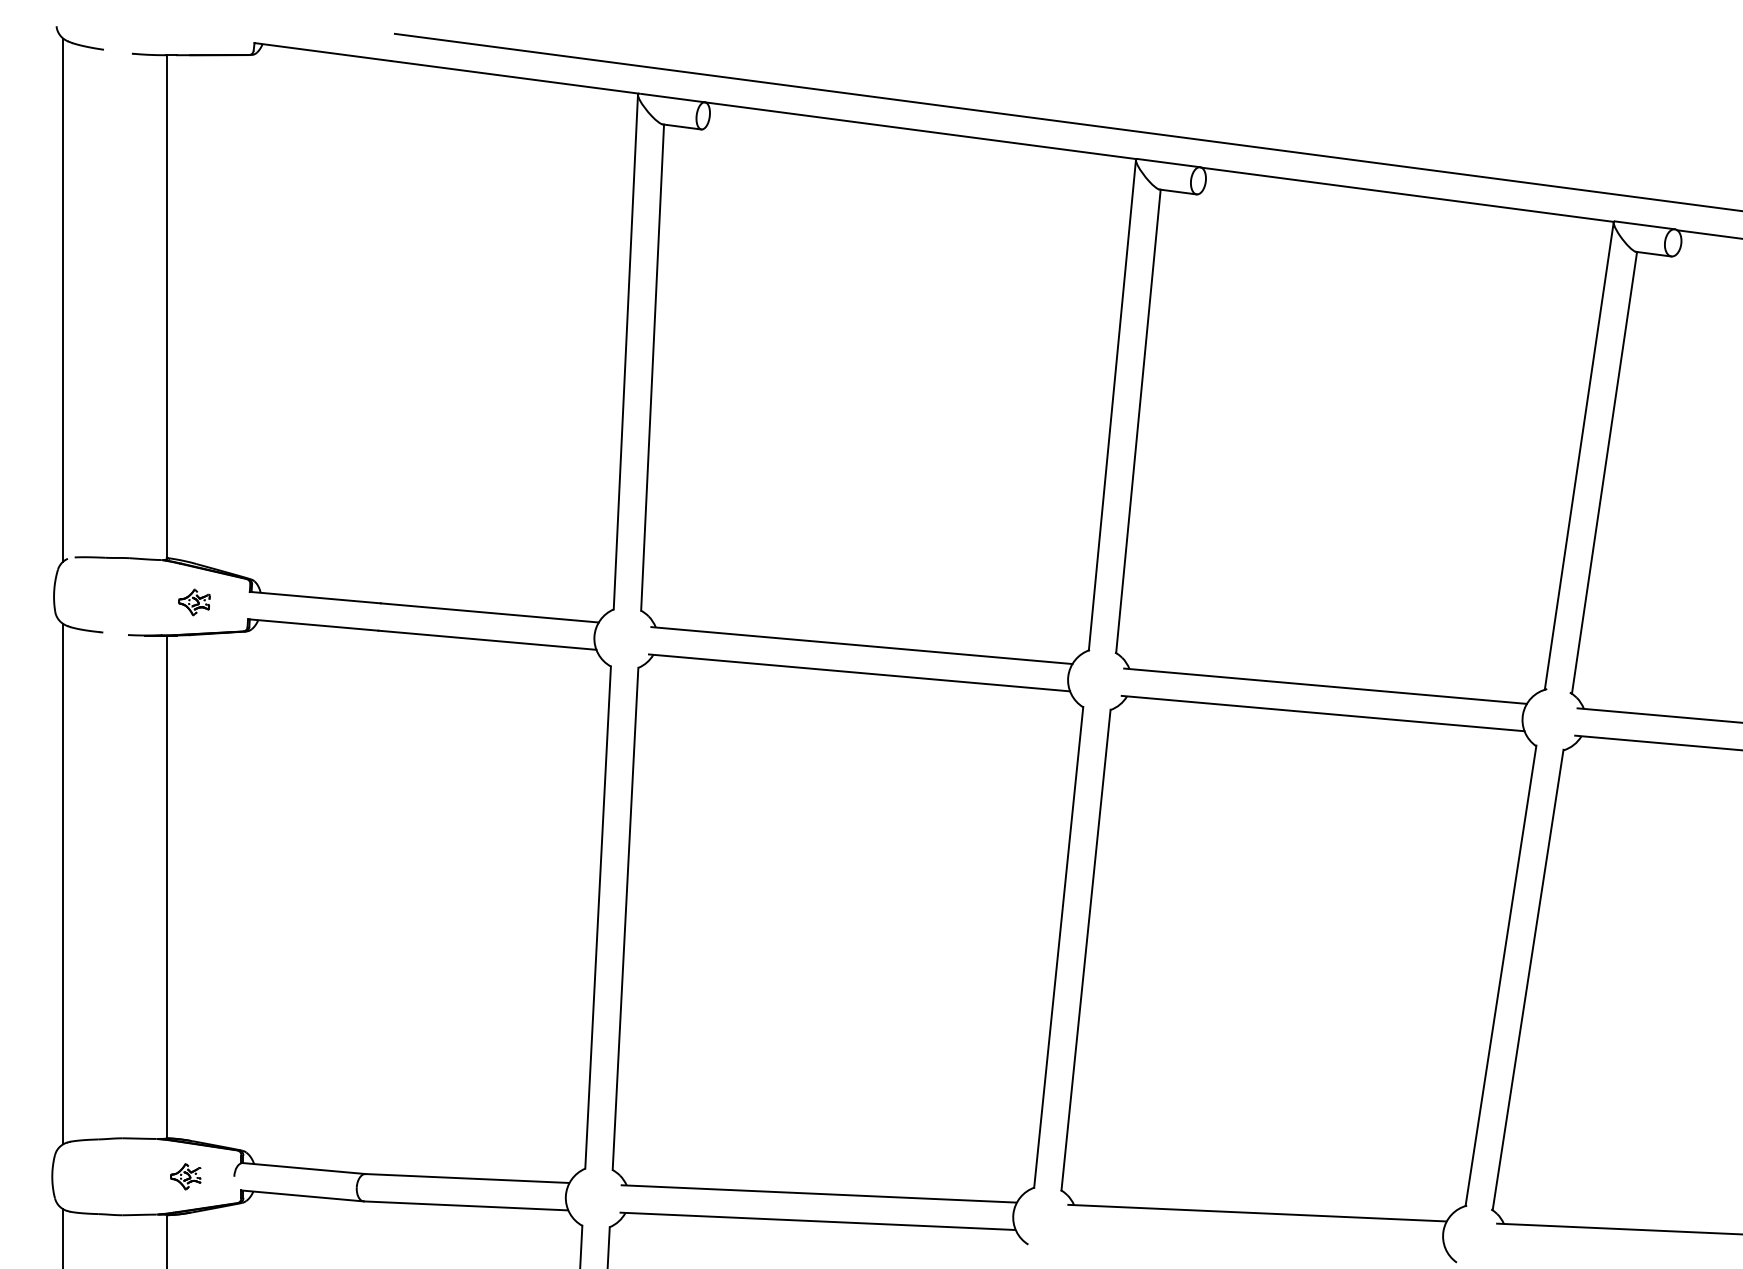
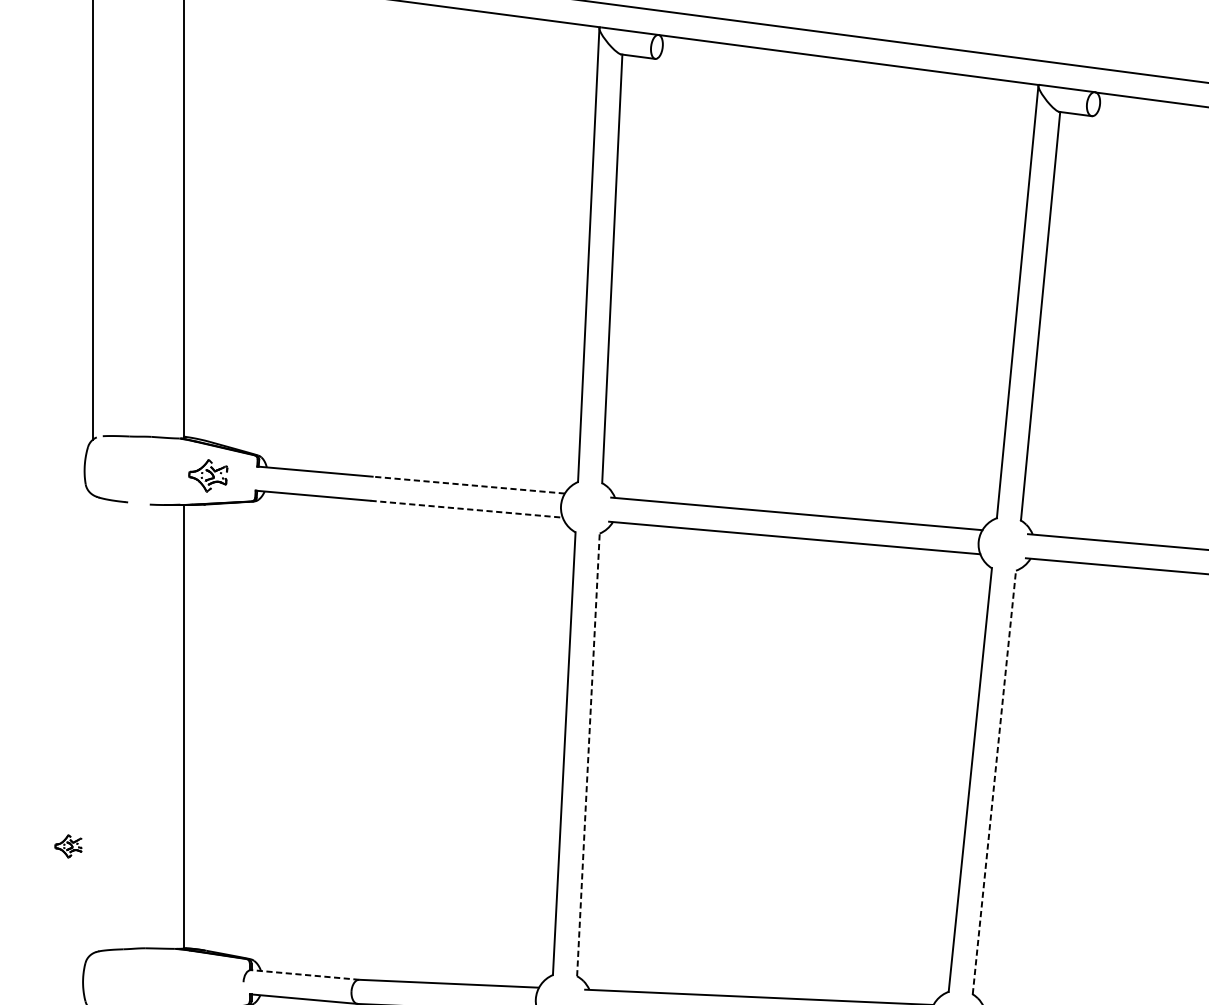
part: (194, 602) -> (208, 475), size x1.4
line: (489, 612) -> (468, 484), solid -> dashed
line: (487, 640) -> (466, 509), solid -> dashed
line: (63, 883) -> (92, 723), removed
line: (625, 918) -> (588, 754), solid -> dashed
line: (1086, 950) -> (994, 782), solid -> dashed
line: (304, 1168) -> (305, 974), solid -> dashed
part: (185, 1176) -> (68, 846), moved

